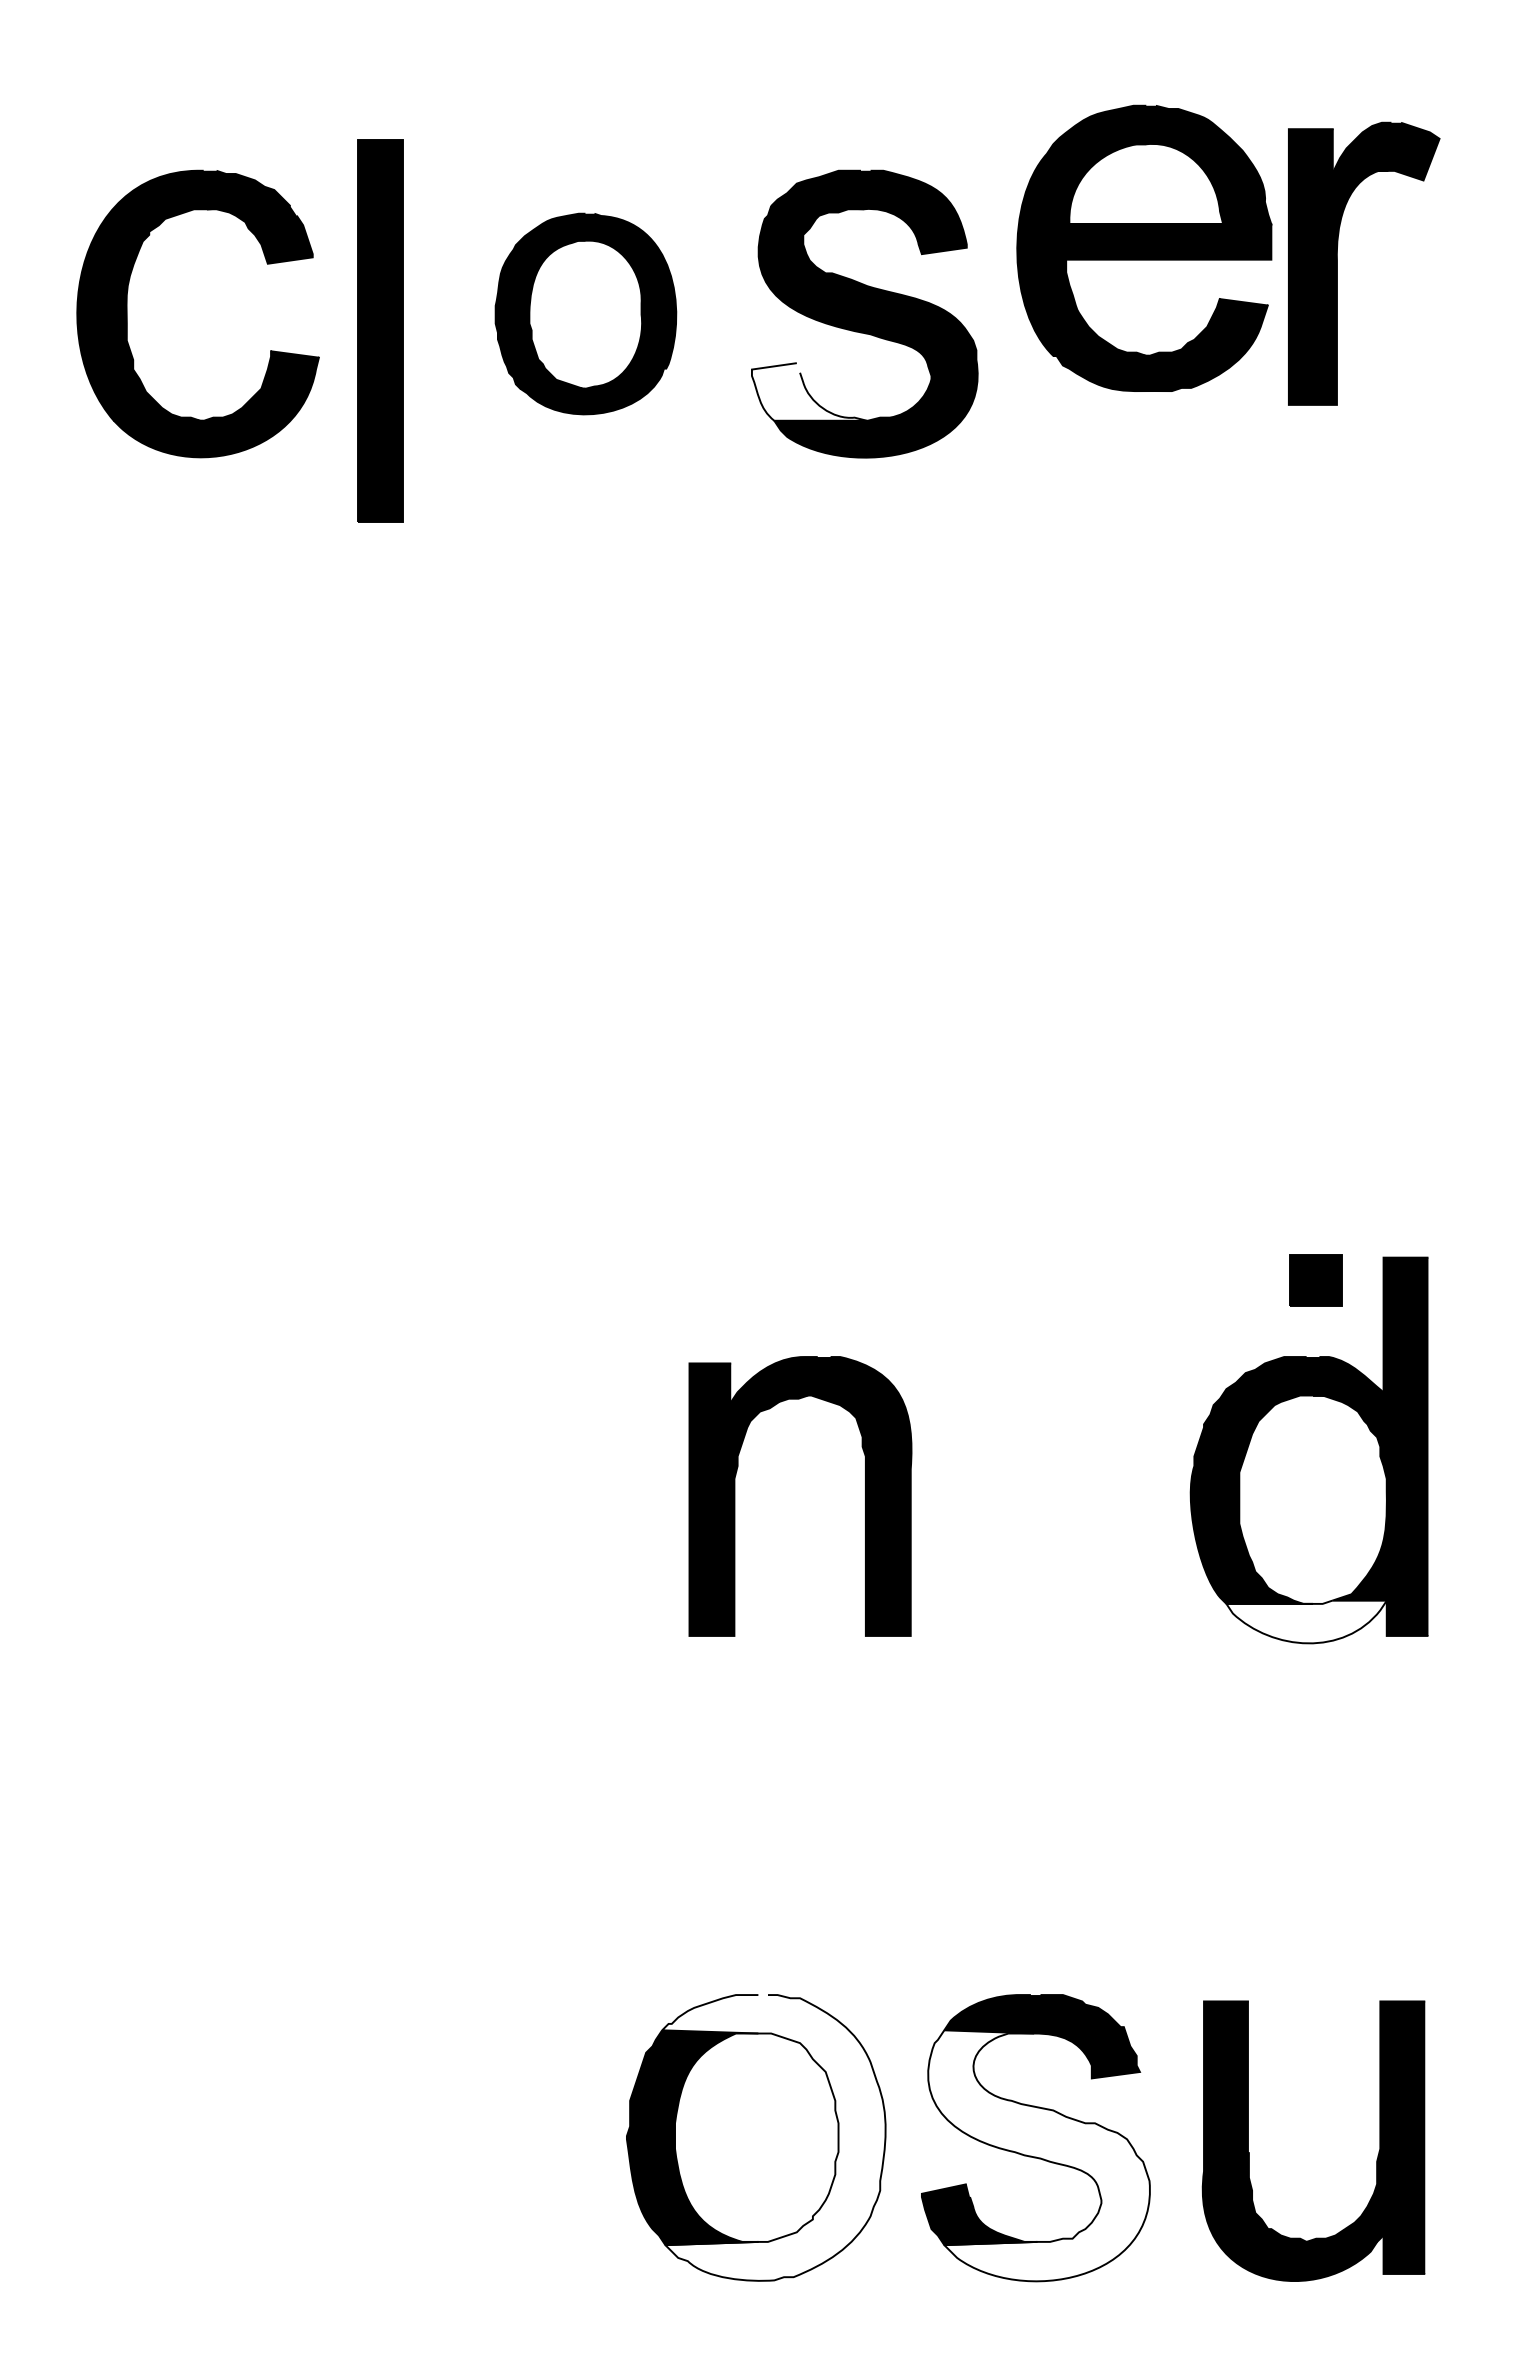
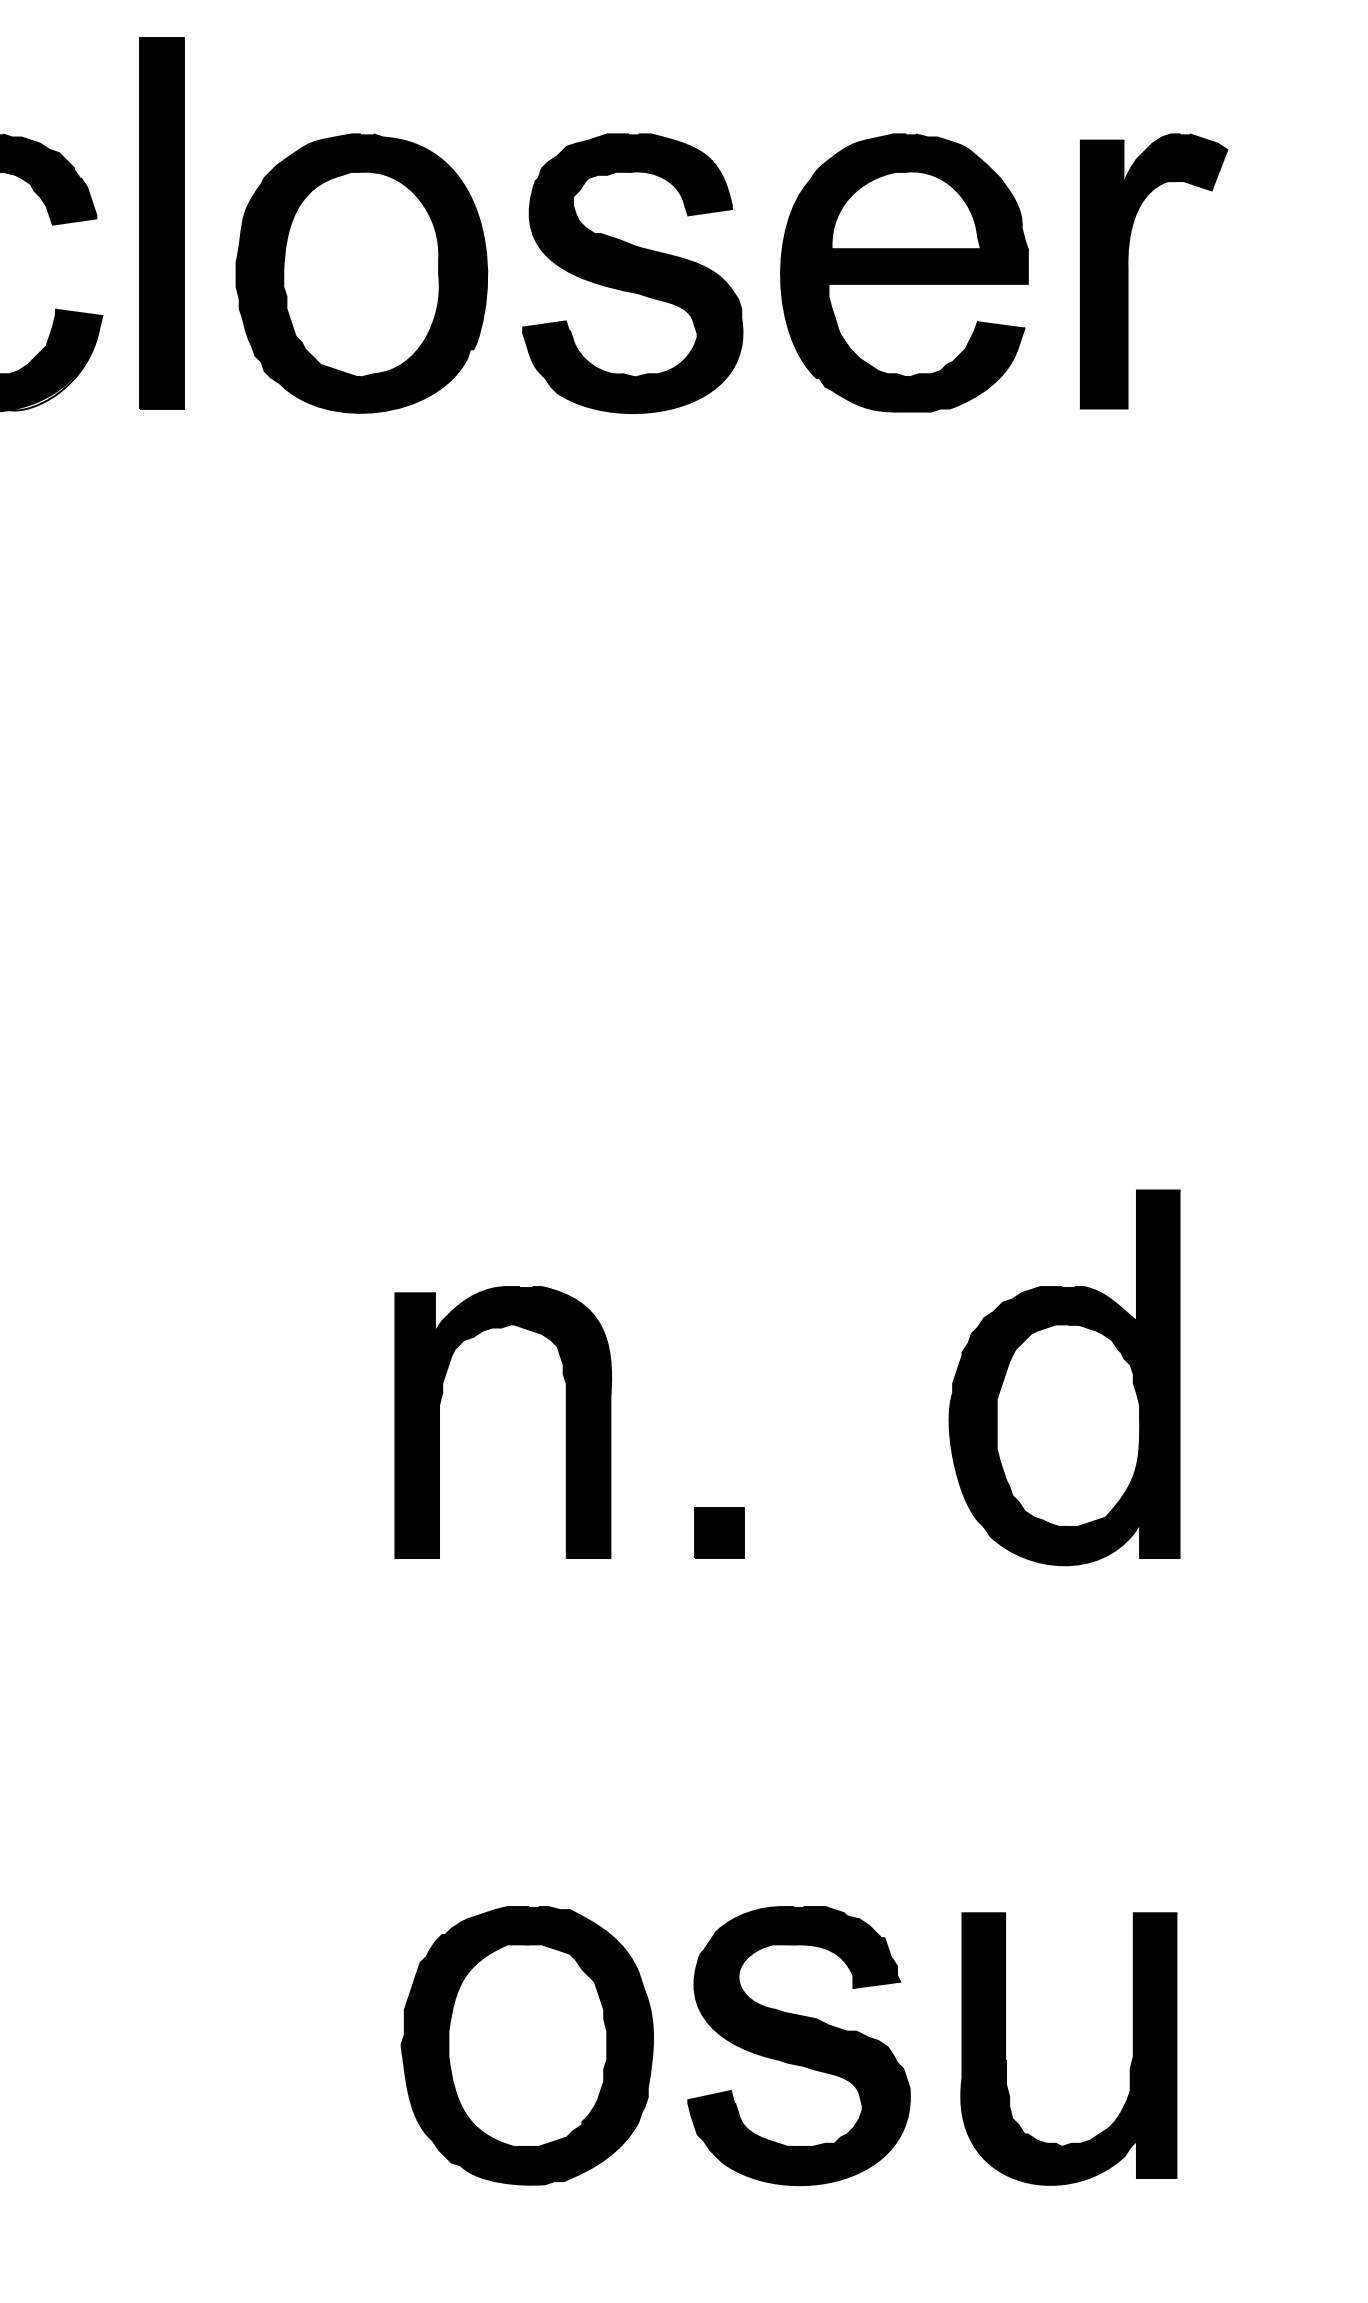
part: (1144, 247) -> (904, 272), moved
part: (1337, 263) -> (1128, 271), moved
part: (585, 313) -> (361, 273), size x1.43
part: (380, 330) -> (162, 222), moved
fill: (809, 391) -> (579, 348), added
part: (1315, 1280) -> (719, 1533), moved
part: (735, 1496) -> (440, 1422), moved
fill: (1306, 1621) -> (1062, 1544), added
fill: (773, 2137) -> (544, 2045), added
fill: (1038, 2155) -> (801, 2062), added

